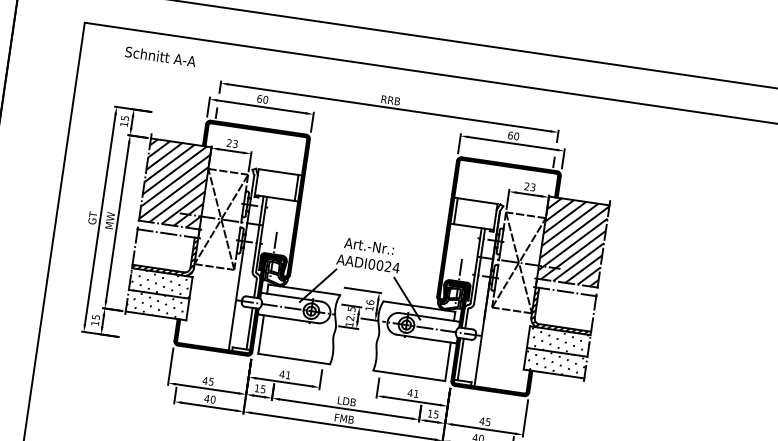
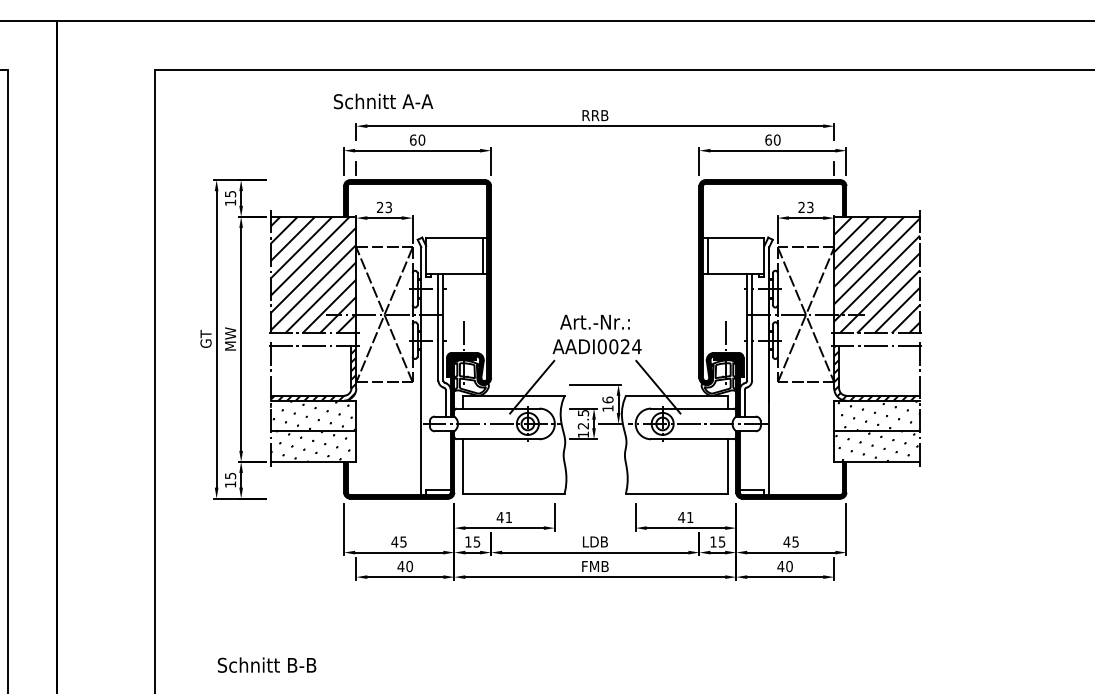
text: (160, 56) -> (383, 101), moved
line: (249, 328) -> (445, 460), removed
line: (460, 359) -> (744, 460), removed

